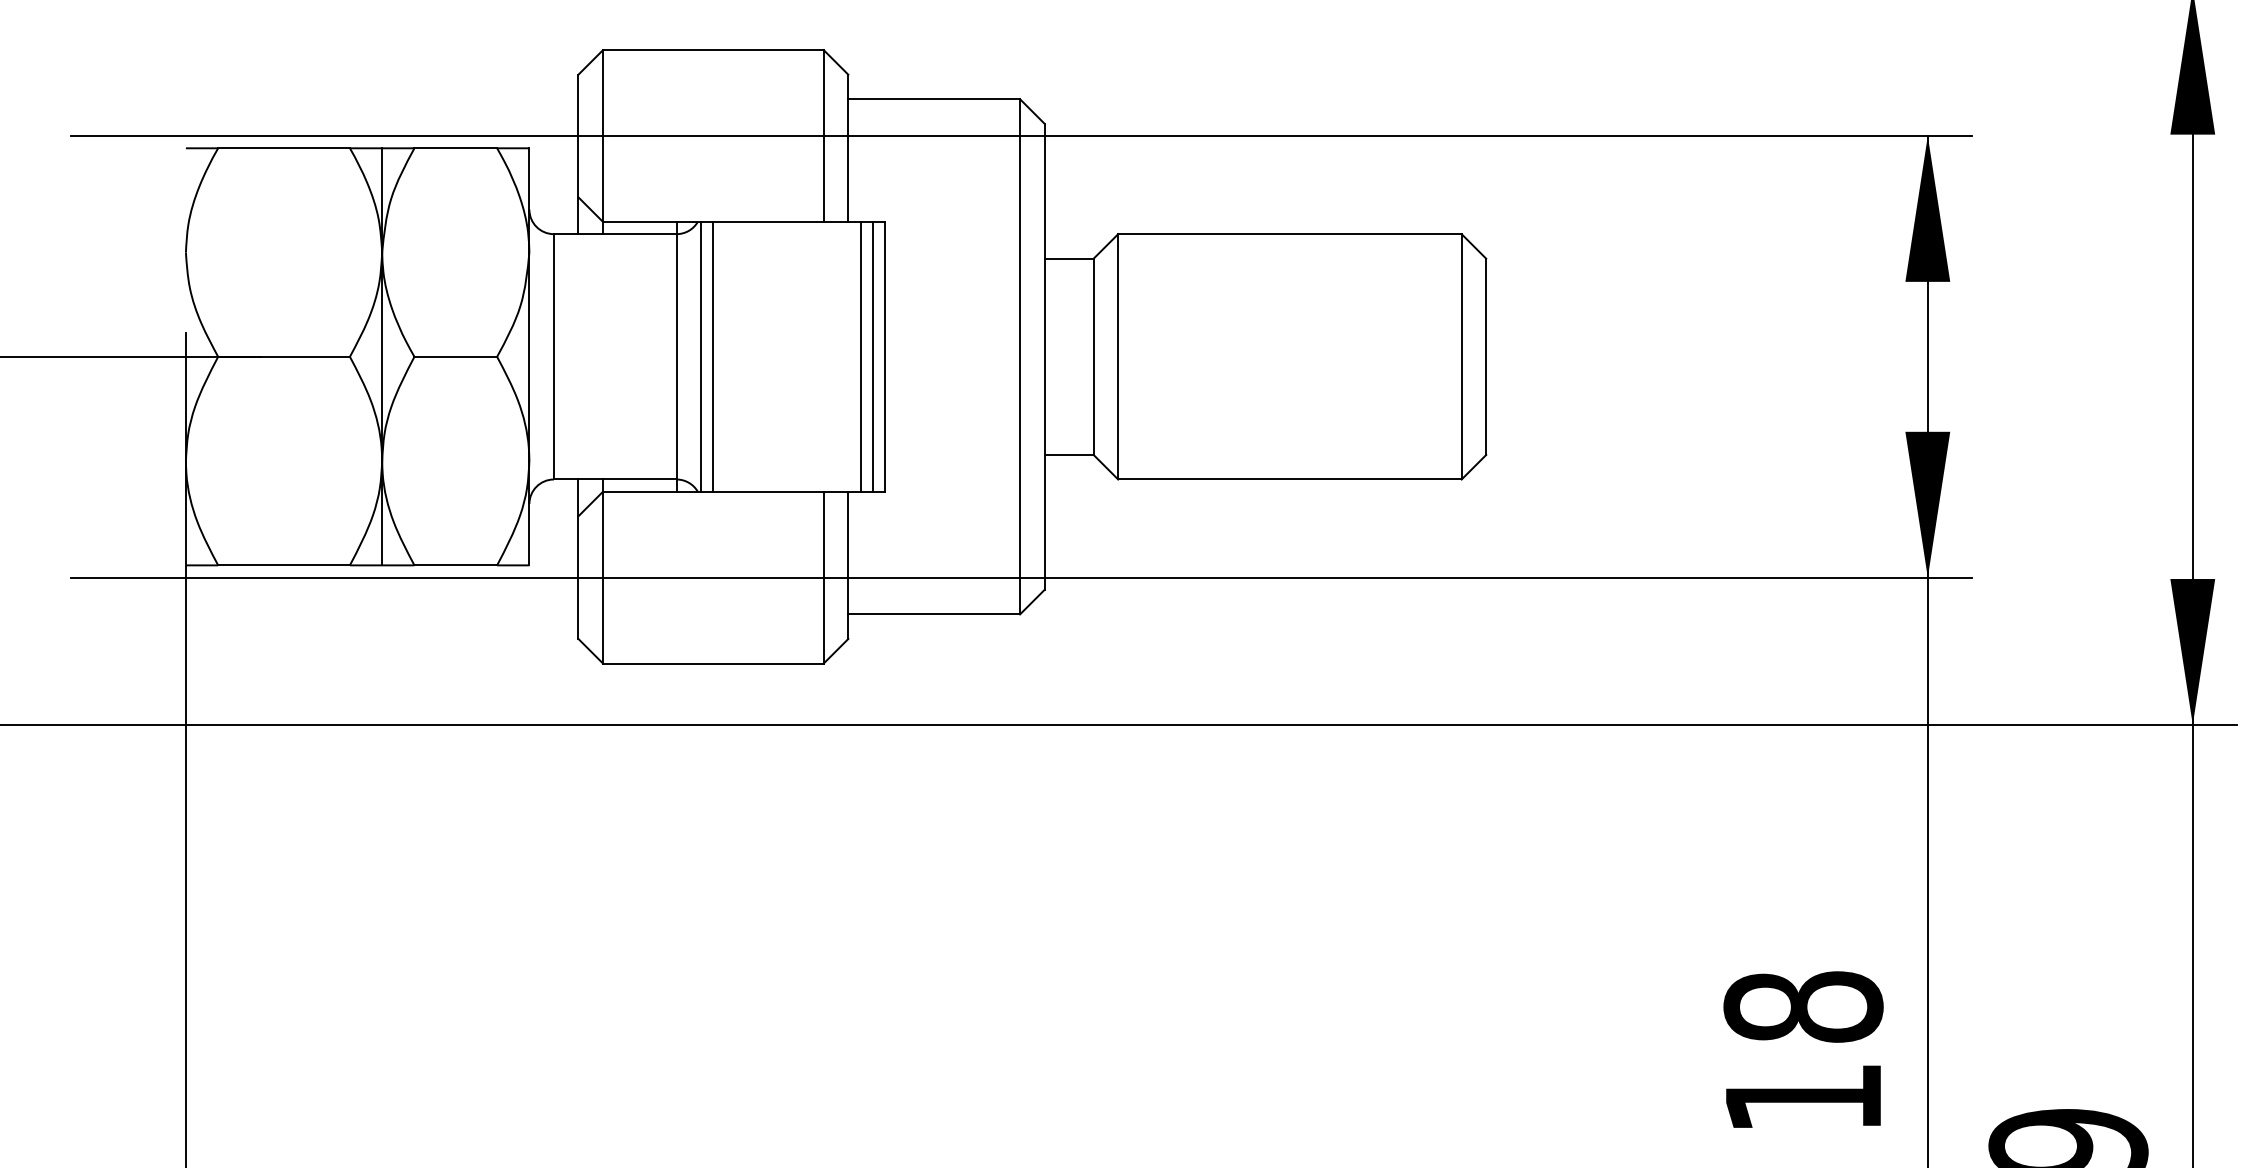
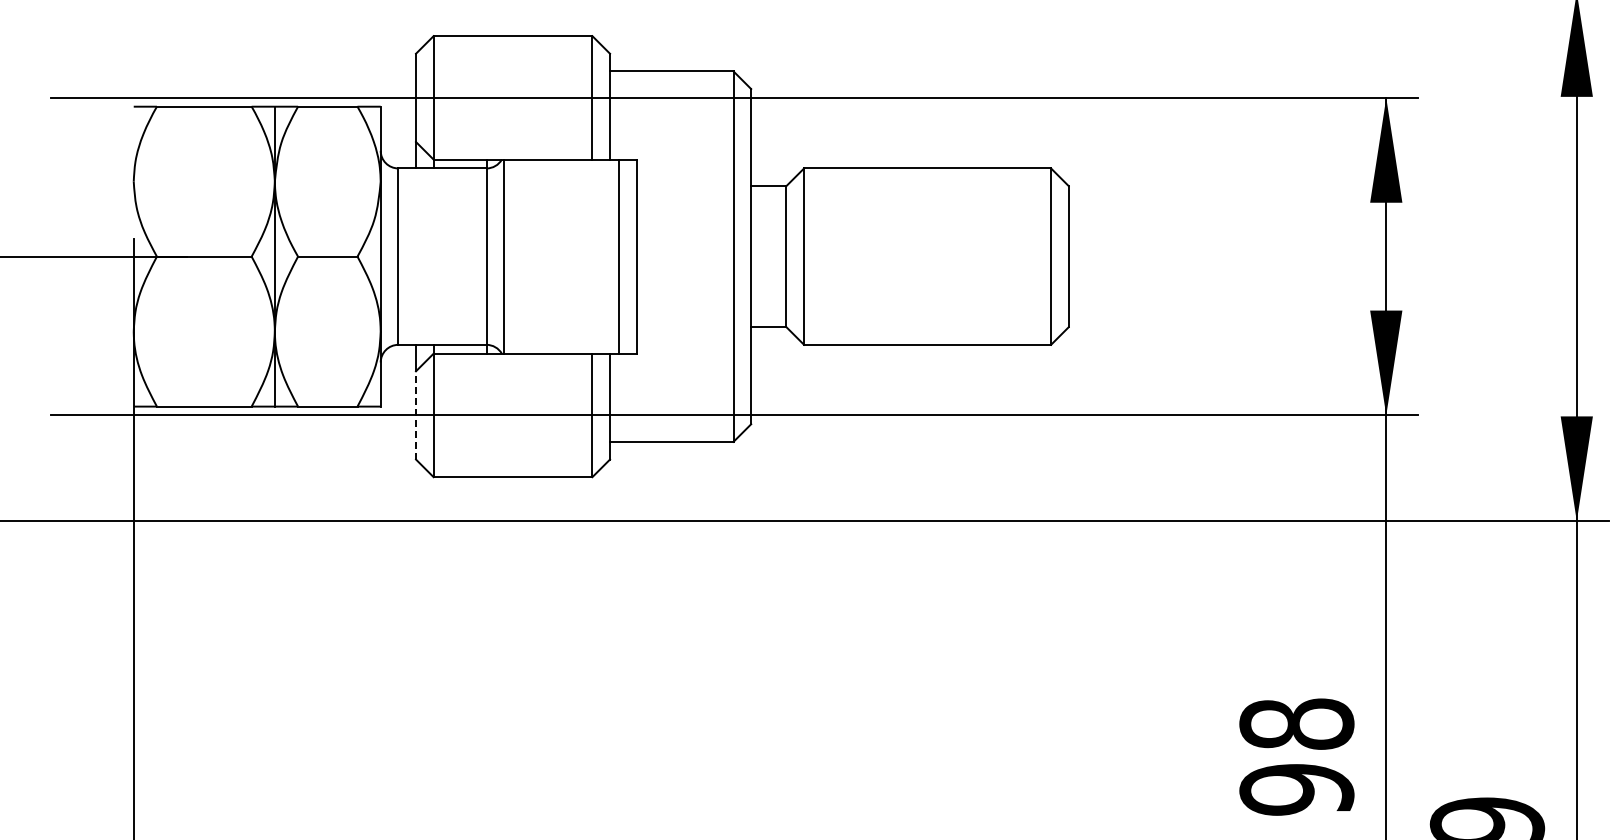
line: (714, 356) -> (513, 256), removed
line: (872, 356) -> (627, 256), removed
line: (579, 576) -> (416, 414), solid -> dashed
text: (1802, 1097) -> (1296, 789), 18 -> 98

